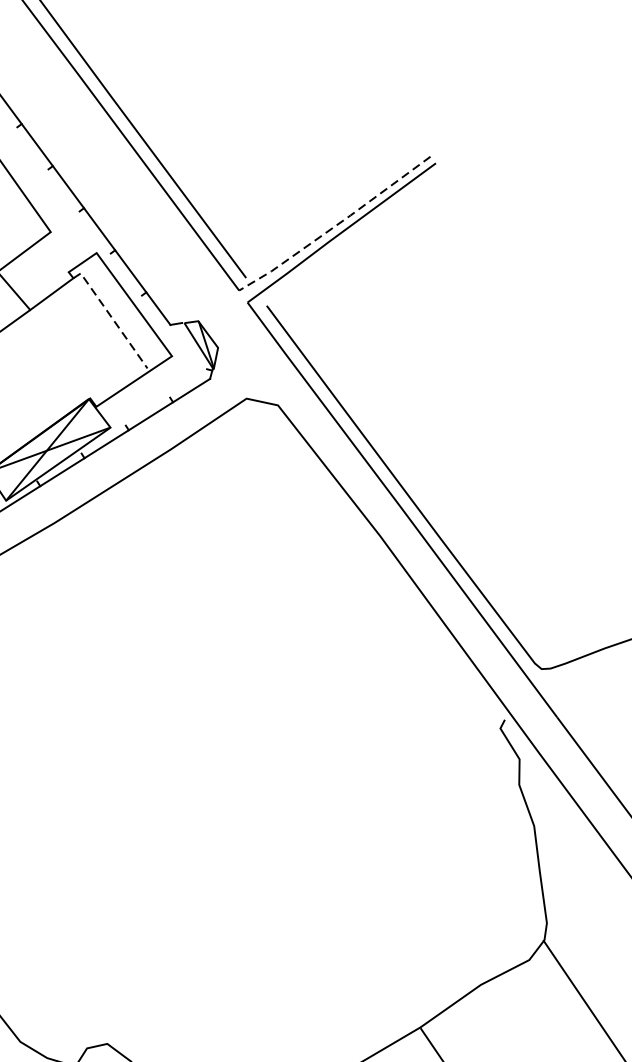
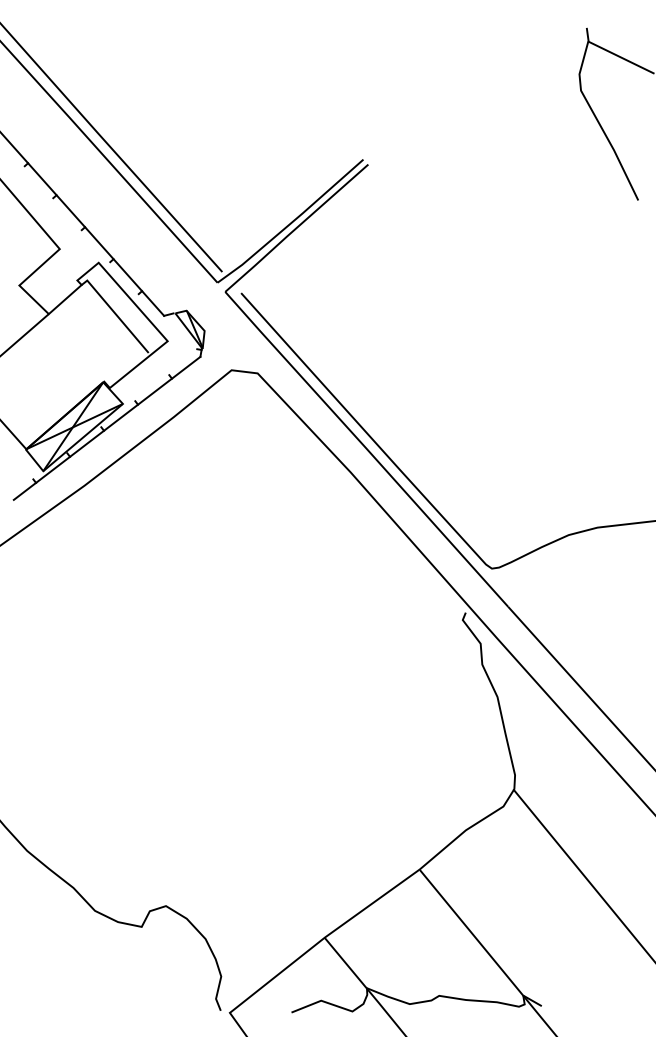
line: (335, 226) -> (291, 223), dashed -> solid
line: (111, 316) -> (115, 313), dashed -> solid

